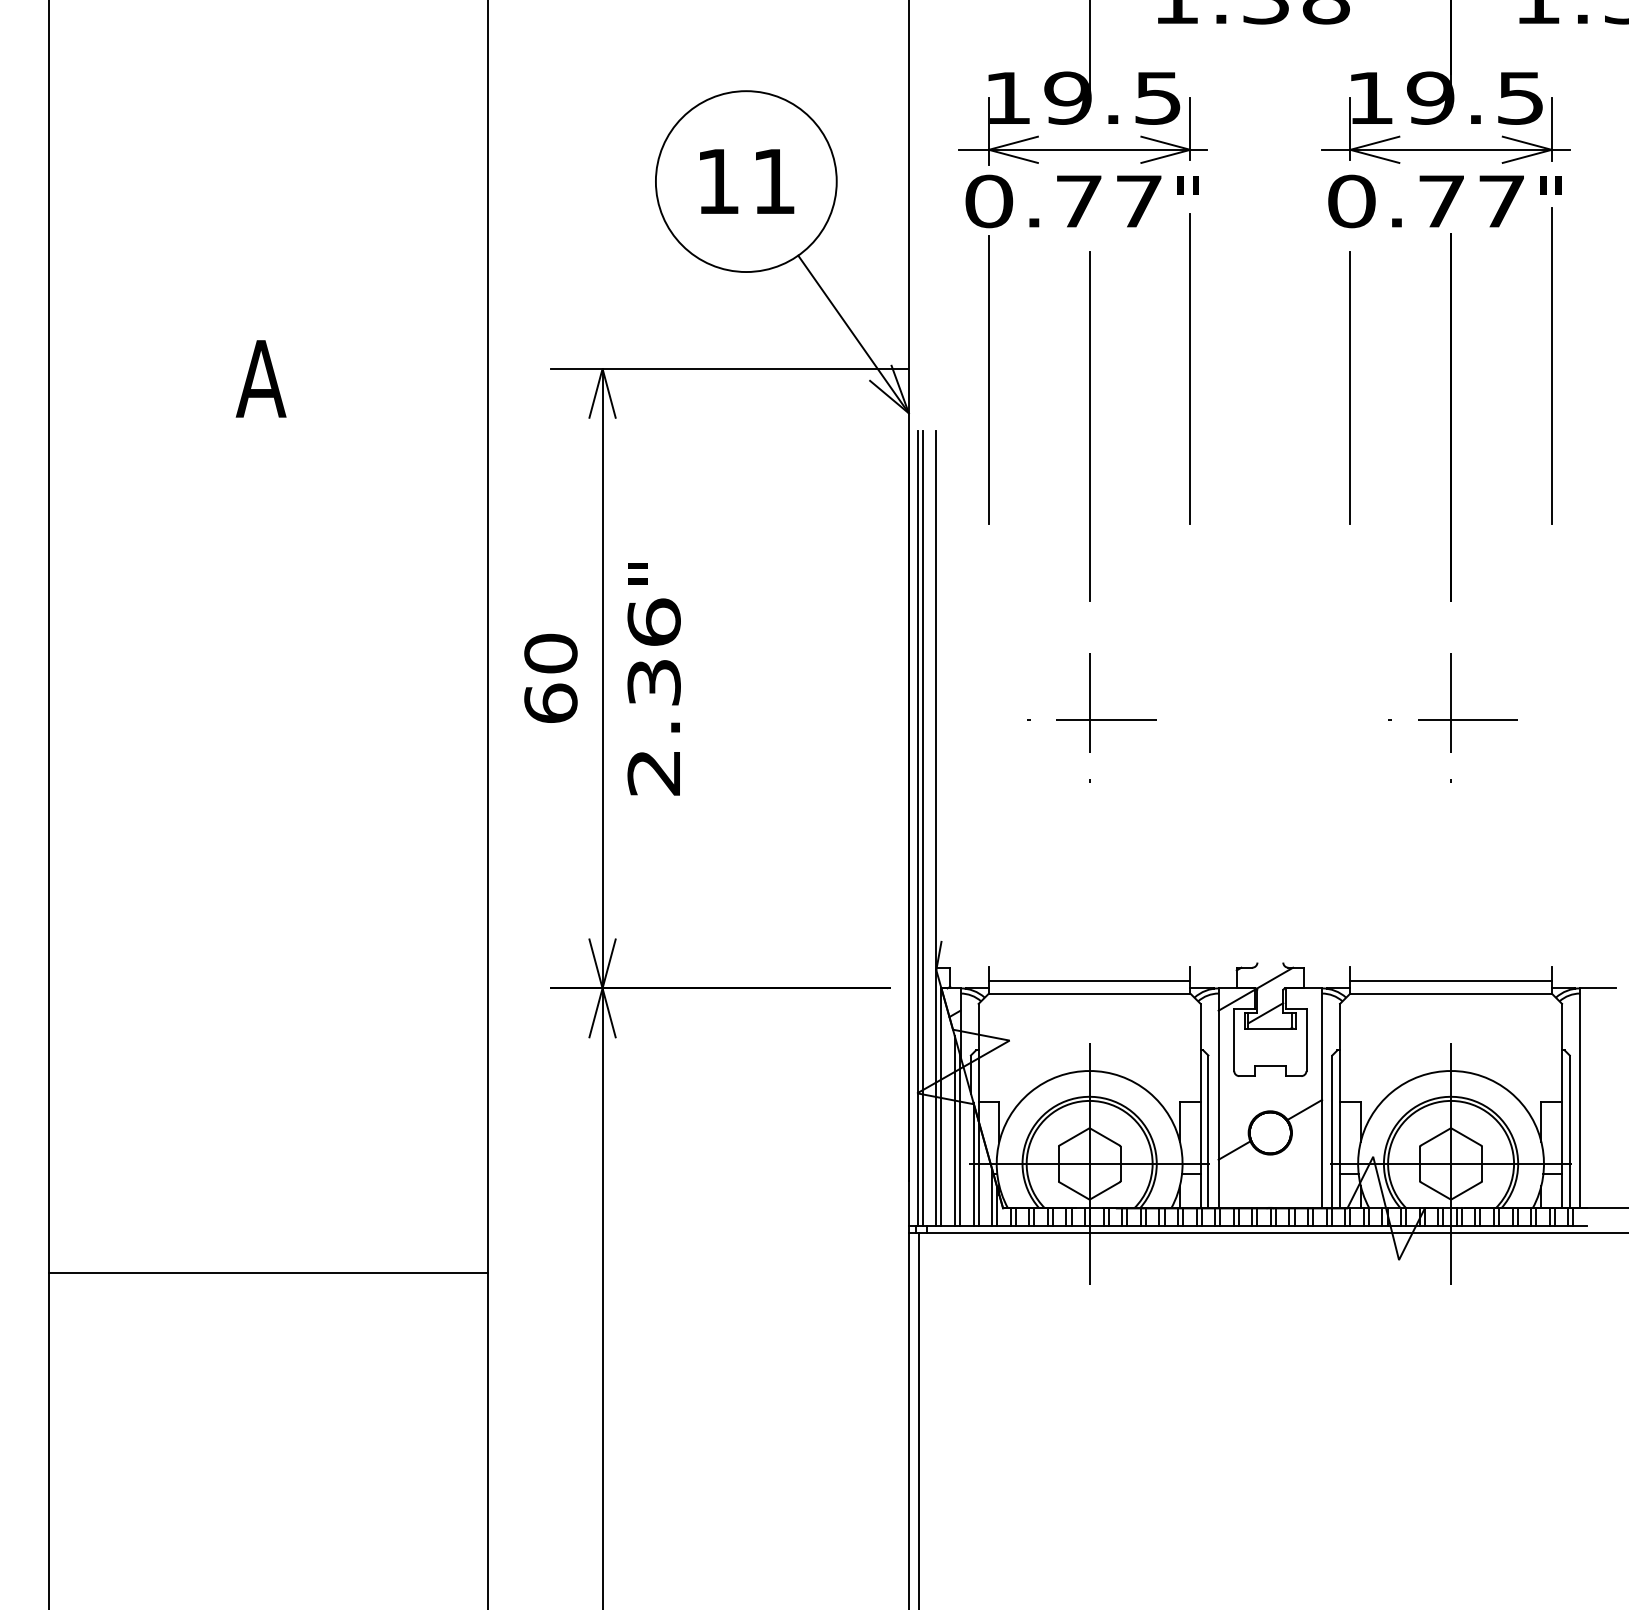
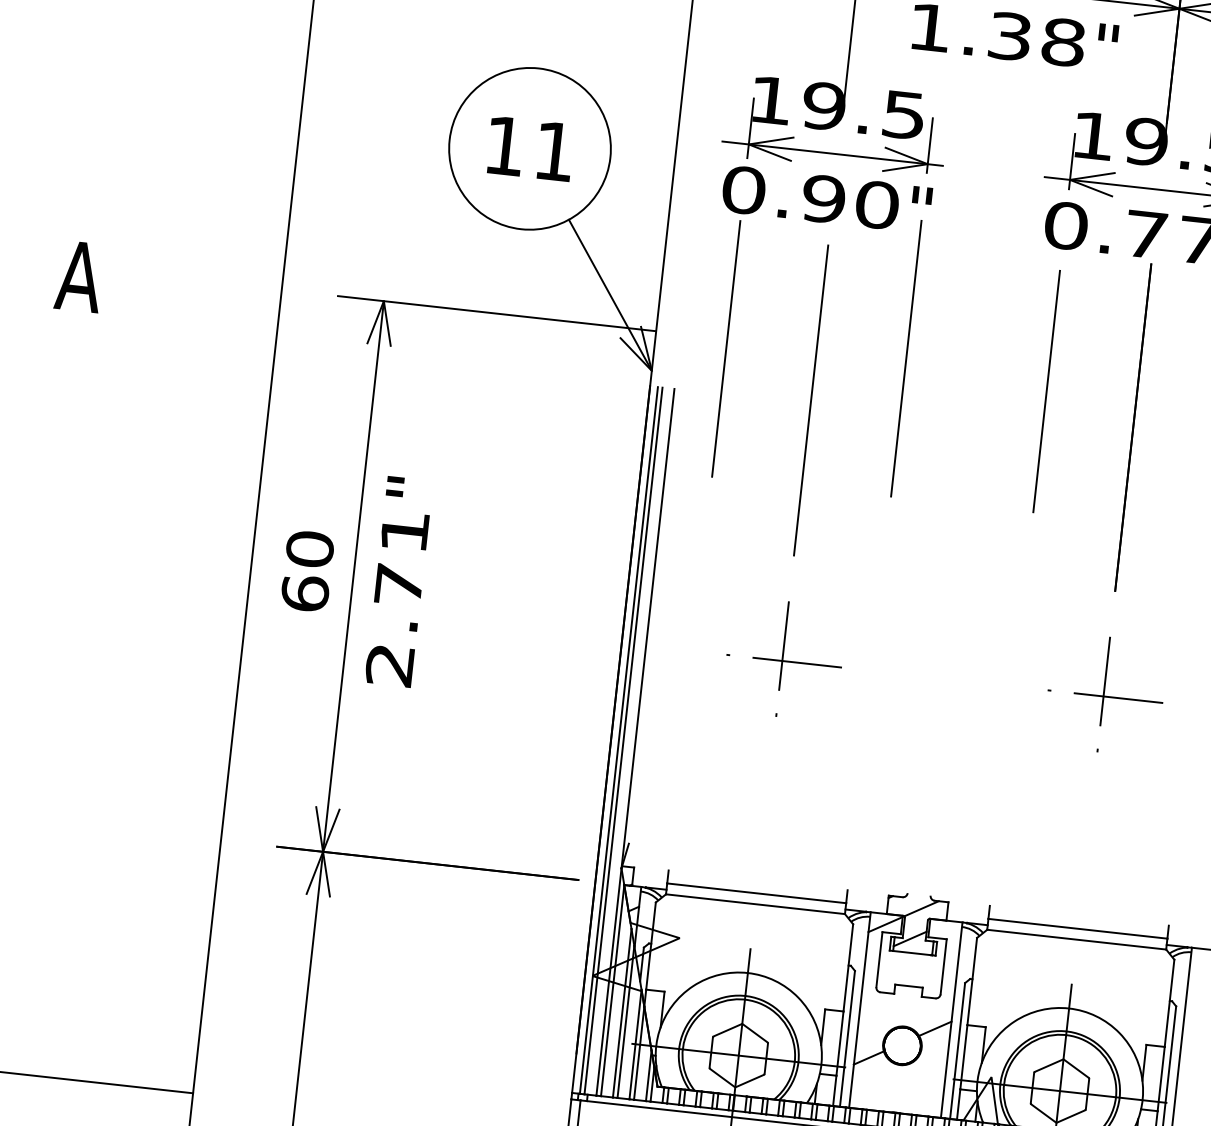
text: (1109, 201) -> (850, 202), 0.77 -> 0.90
text: (653, 651) -> (401, 557), 2.36 -> 2.71

